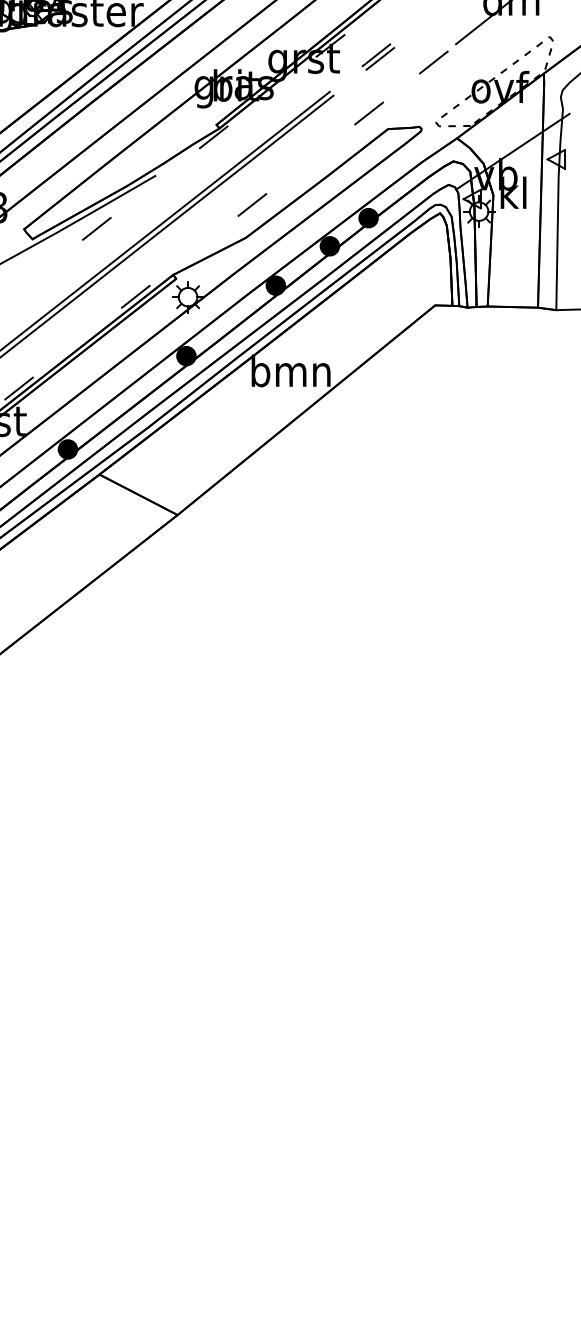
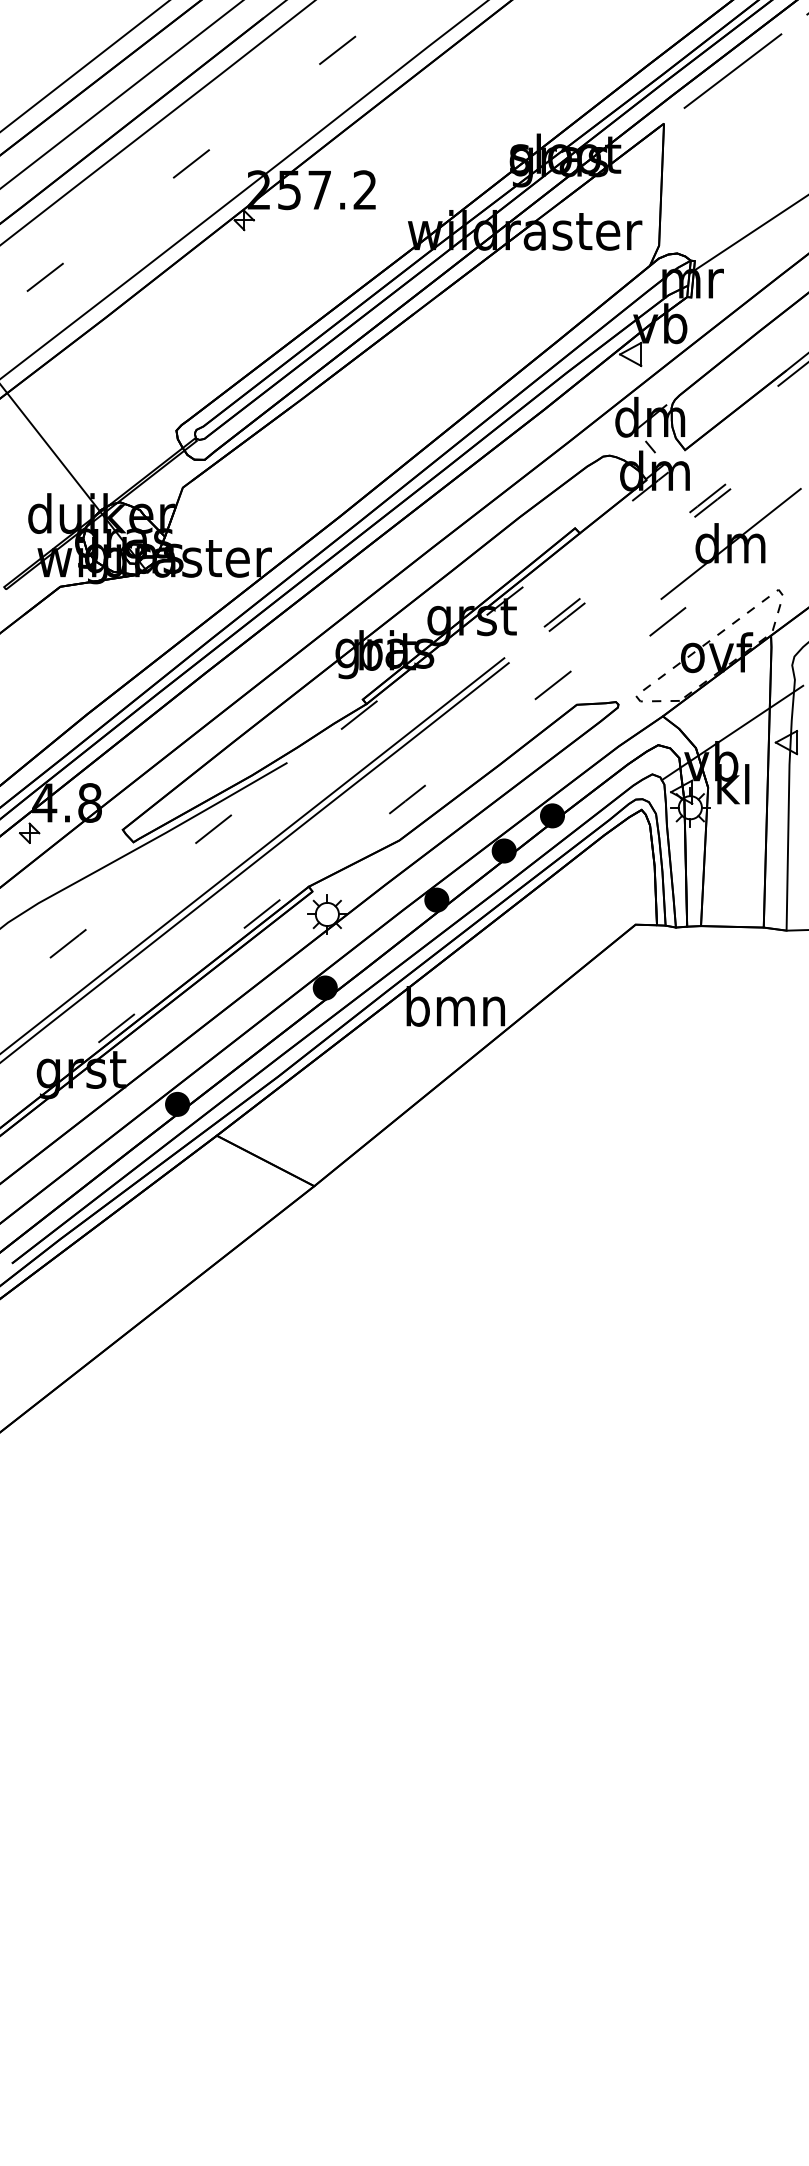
line: (433, 62) -> (667, 621), moved

